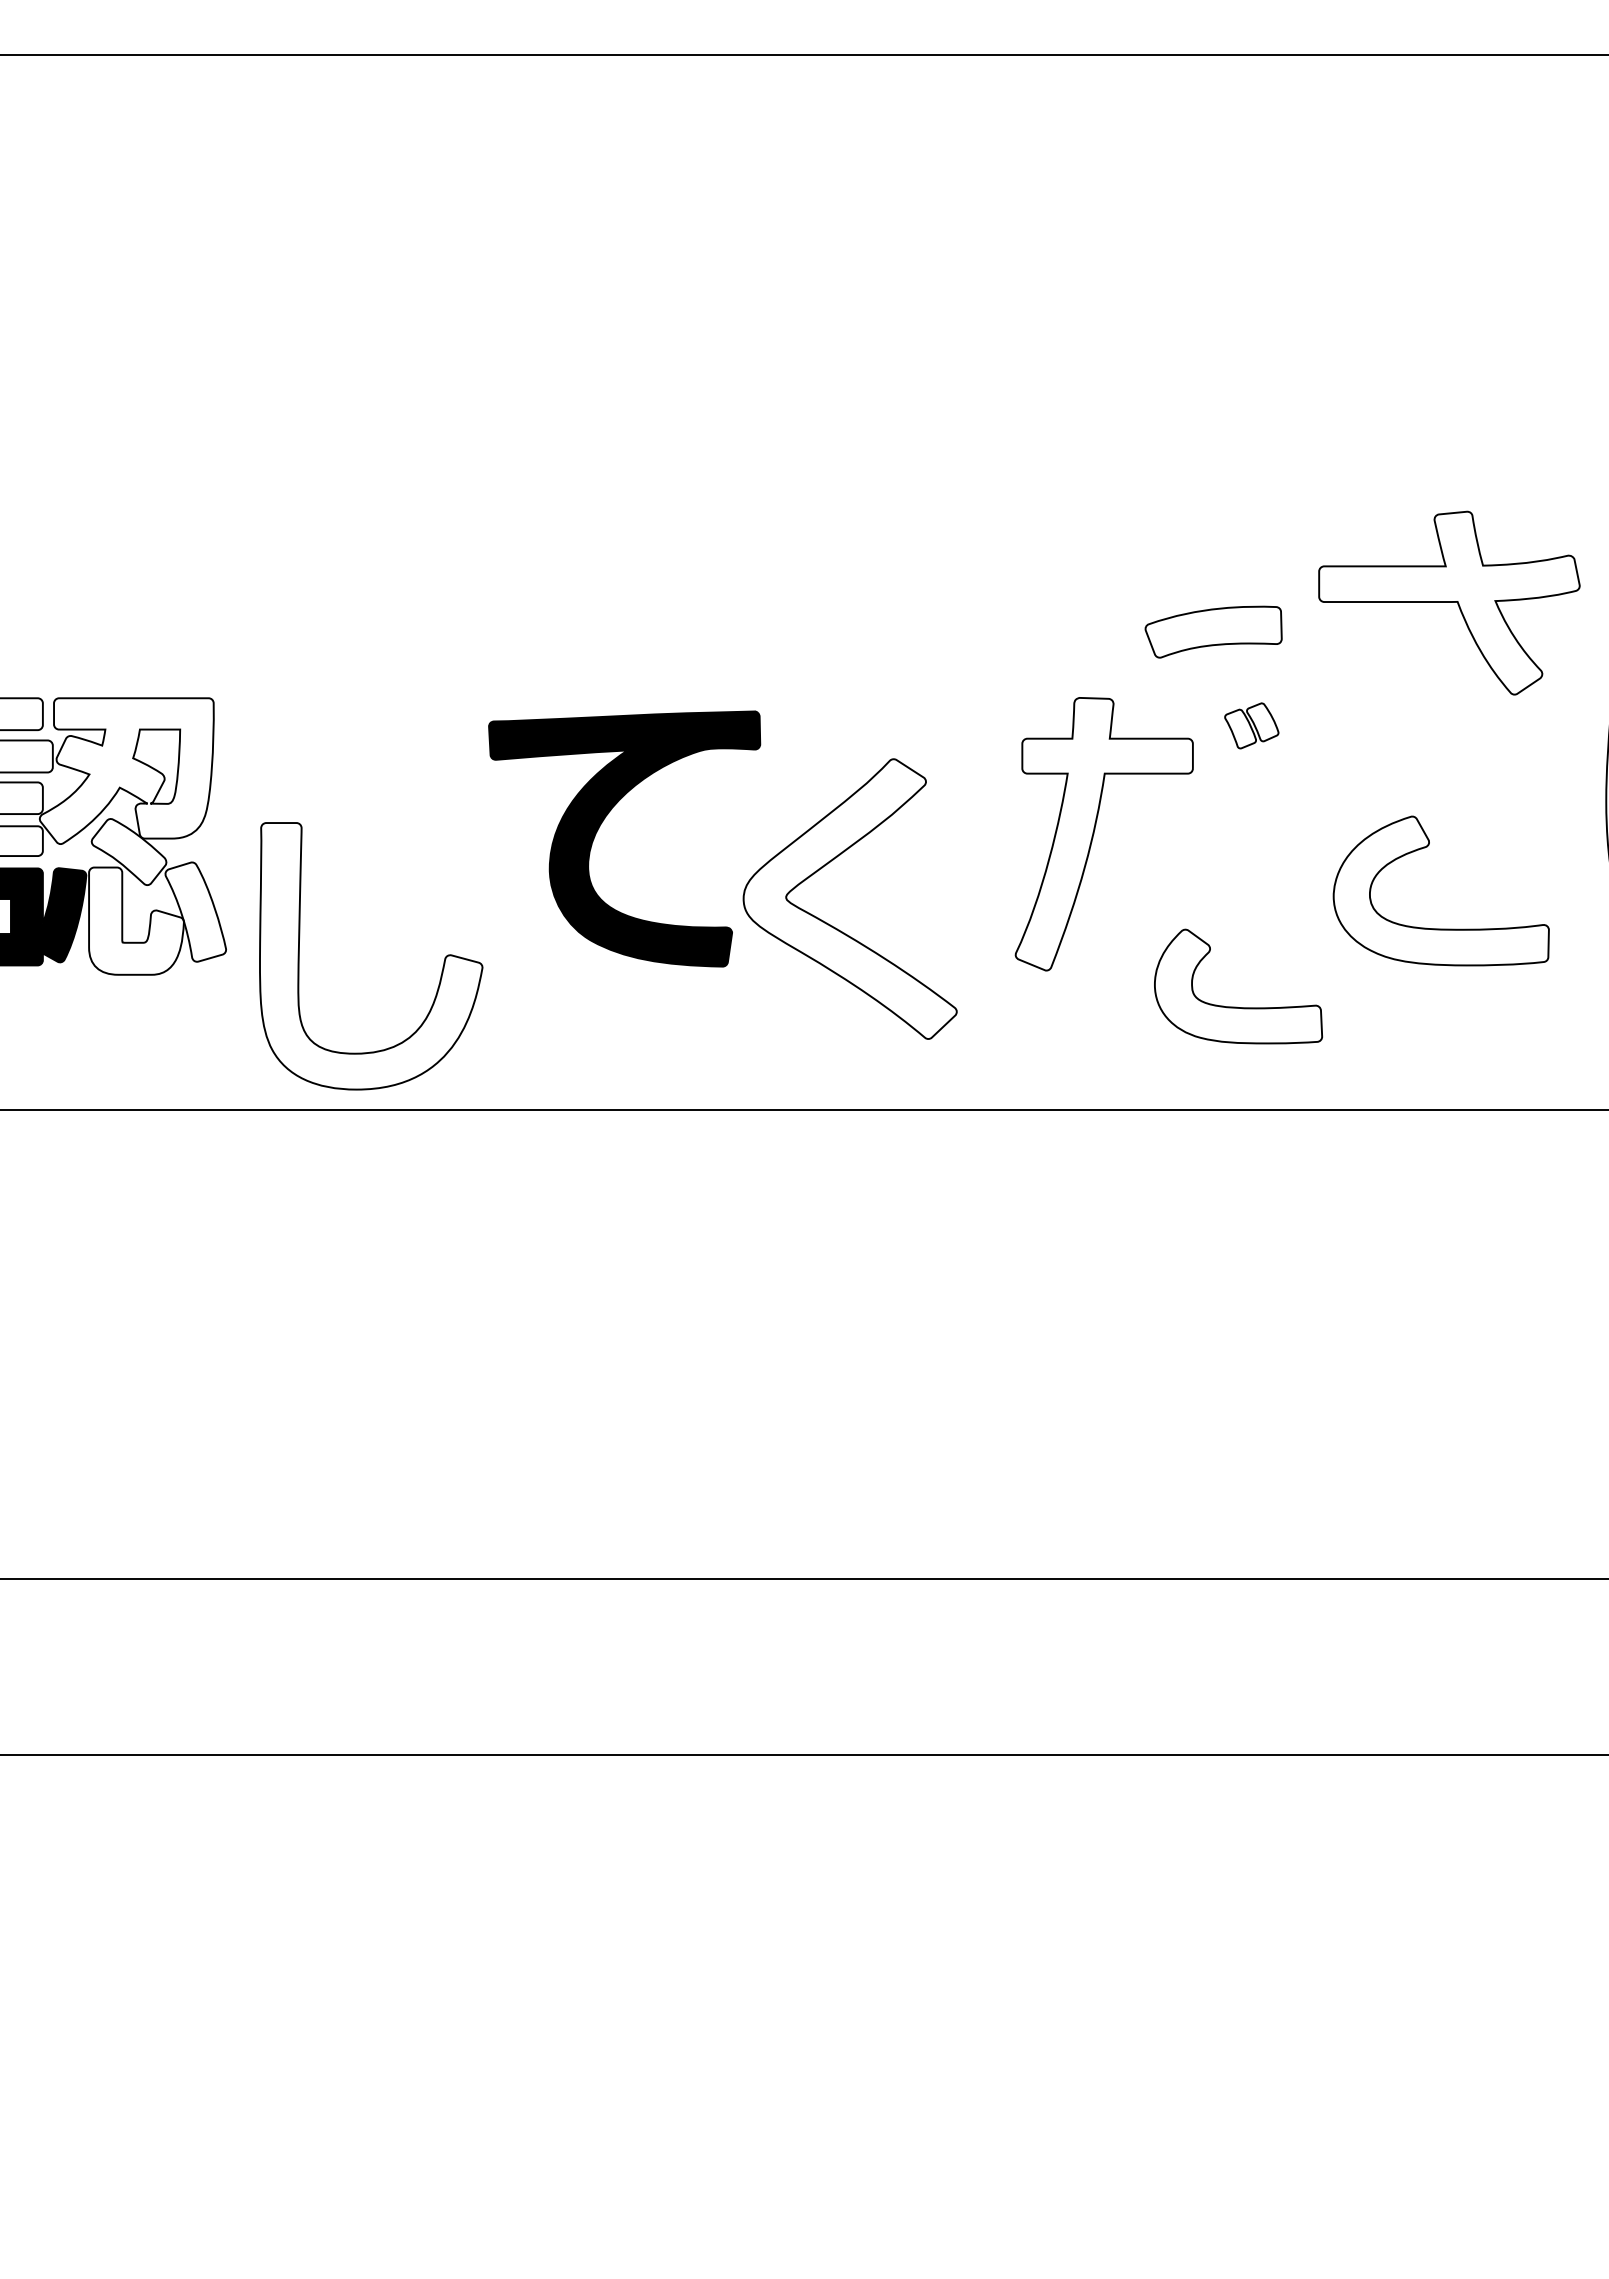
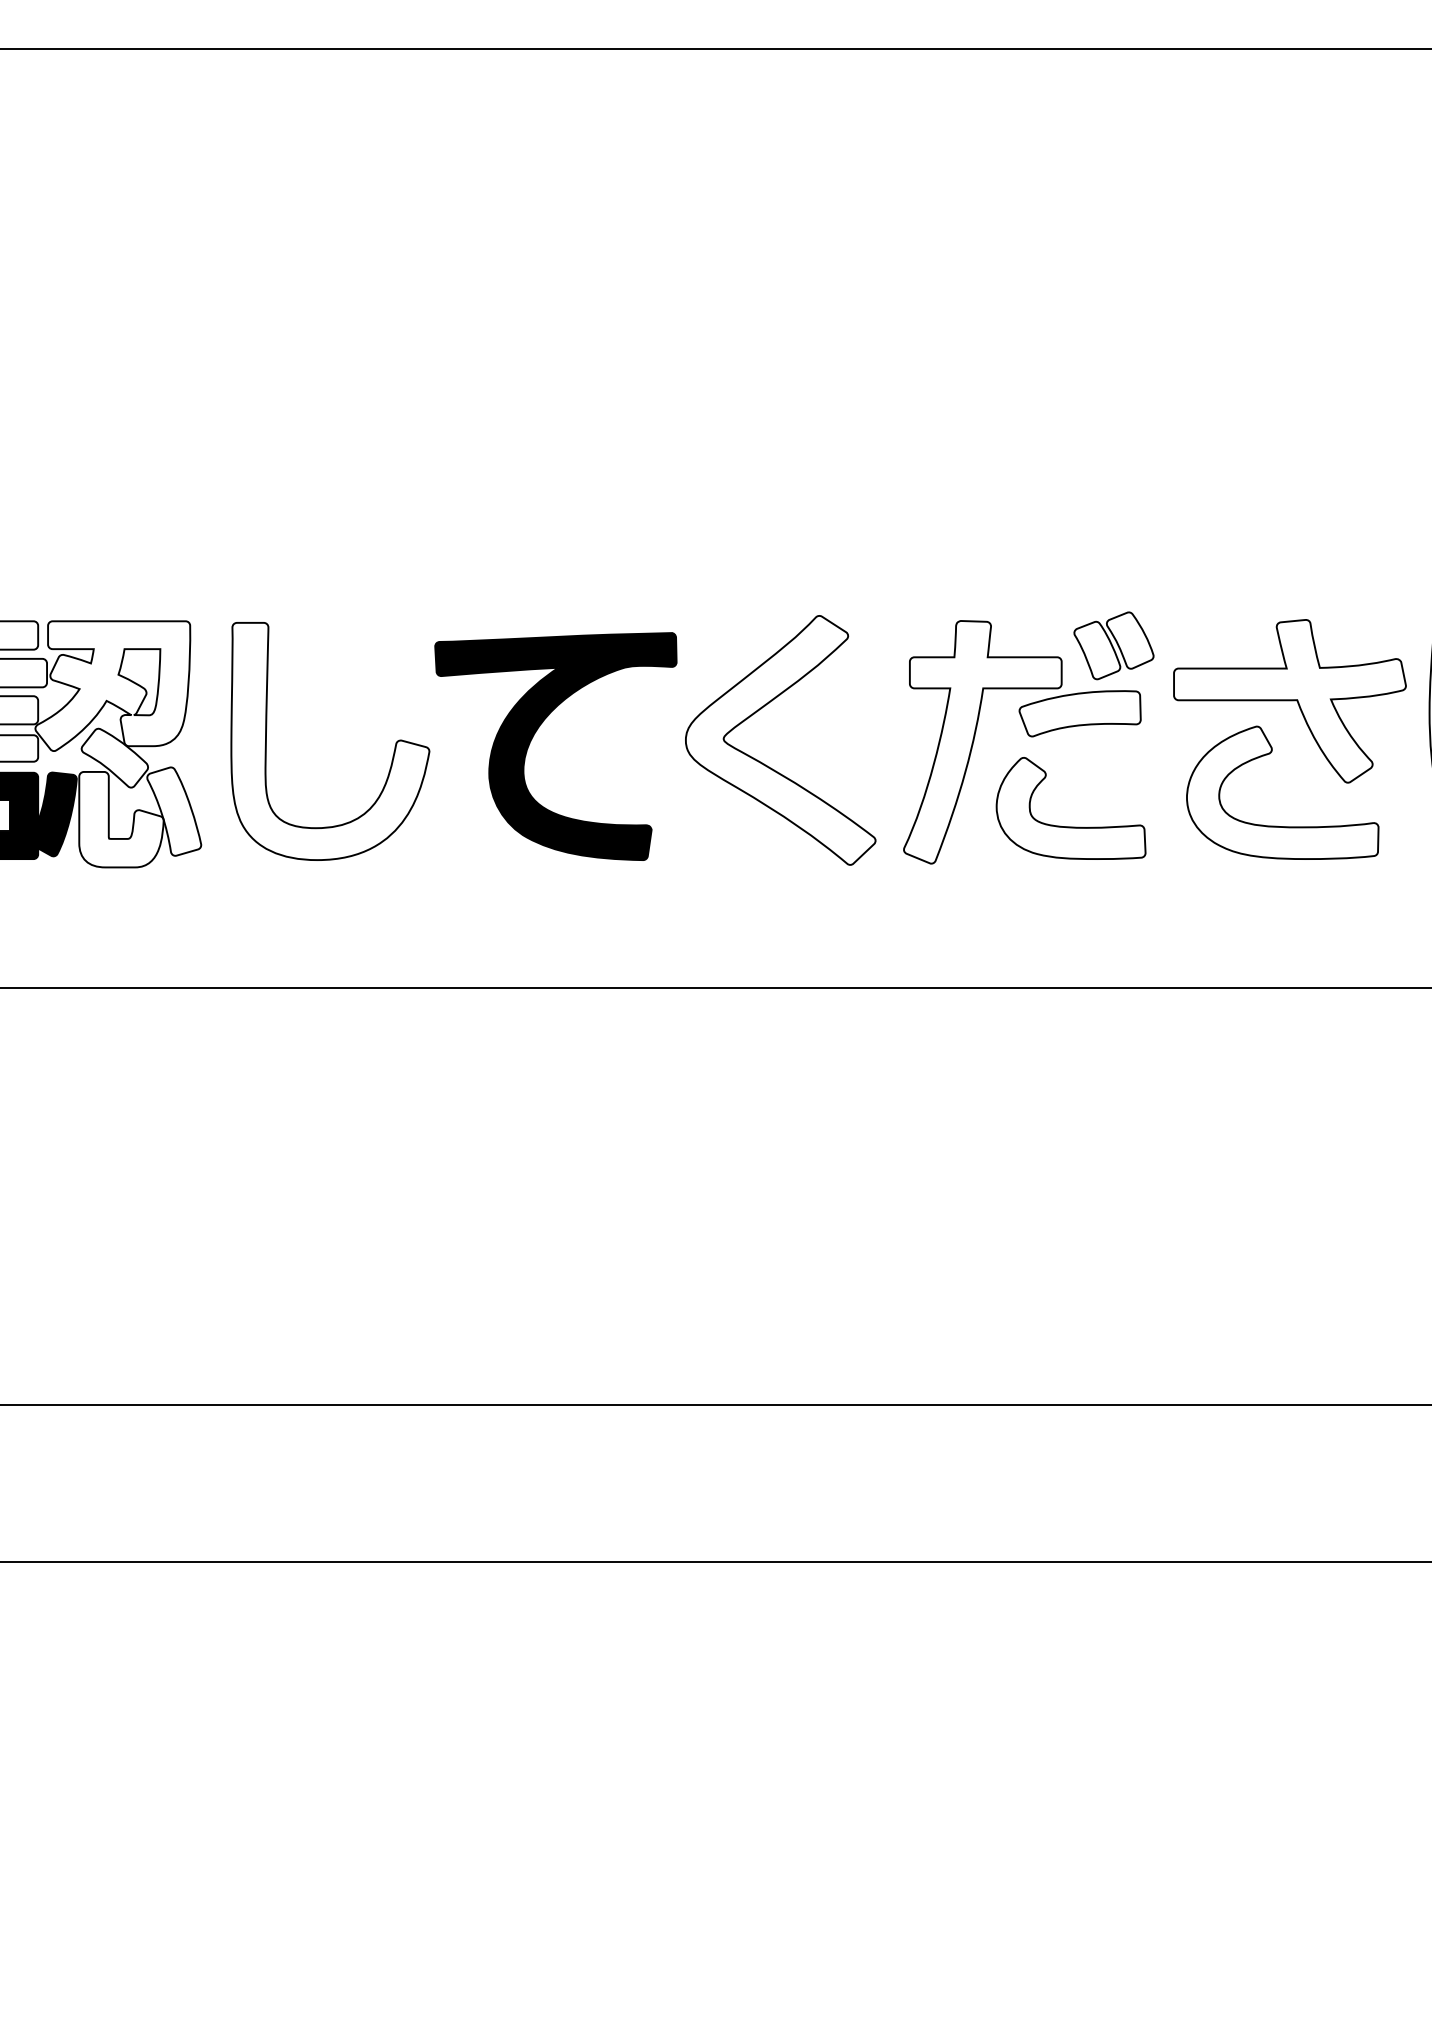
part: (1449, 602) -> (1290, 700), moved
part: (1213, 631) -> (1080, 713), moved
part: (1251, 725) -> (1113, 645), size x1.67
part: (834, 926) -> (766, 764), moved
part: (440, 975) -> (392, 758), moved
part: (1236, 1006) -> (1069, 826), moved

